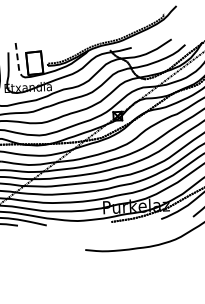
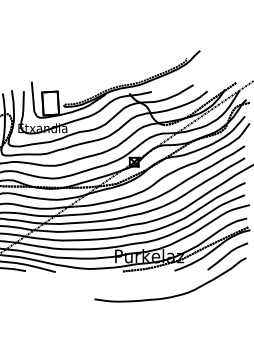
line: (18, 61) -> (33, 100), dashed -> solid

